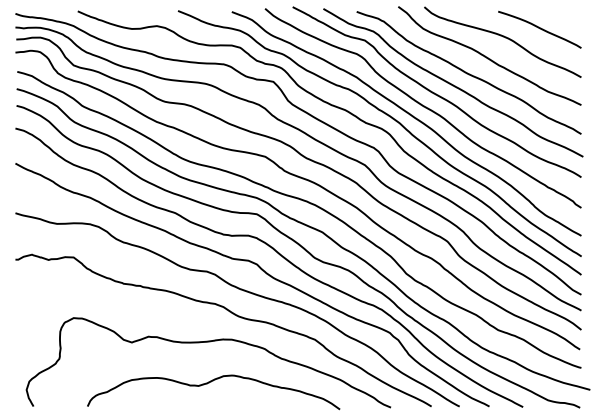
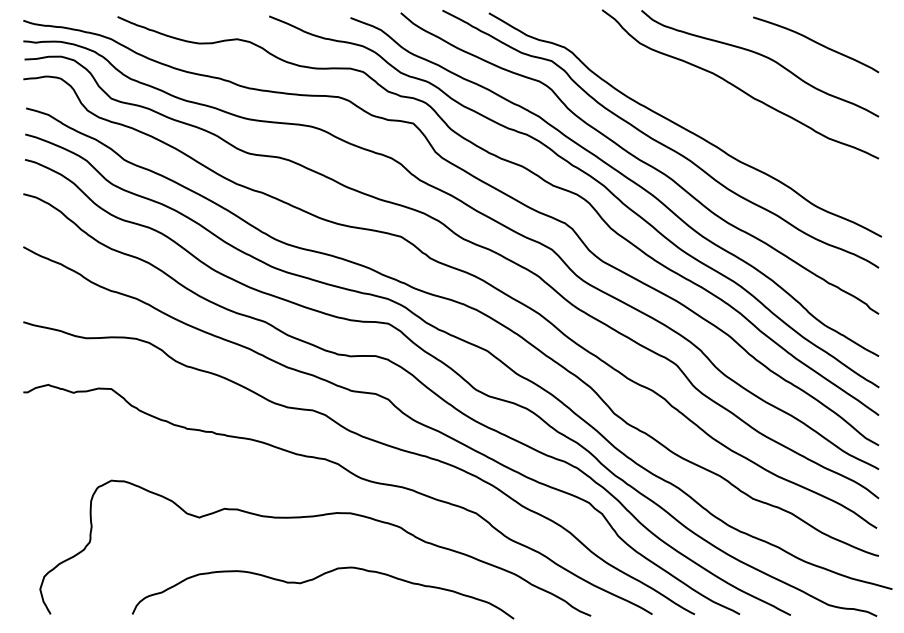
curve: (467, 72) -> (706, 109), removed

